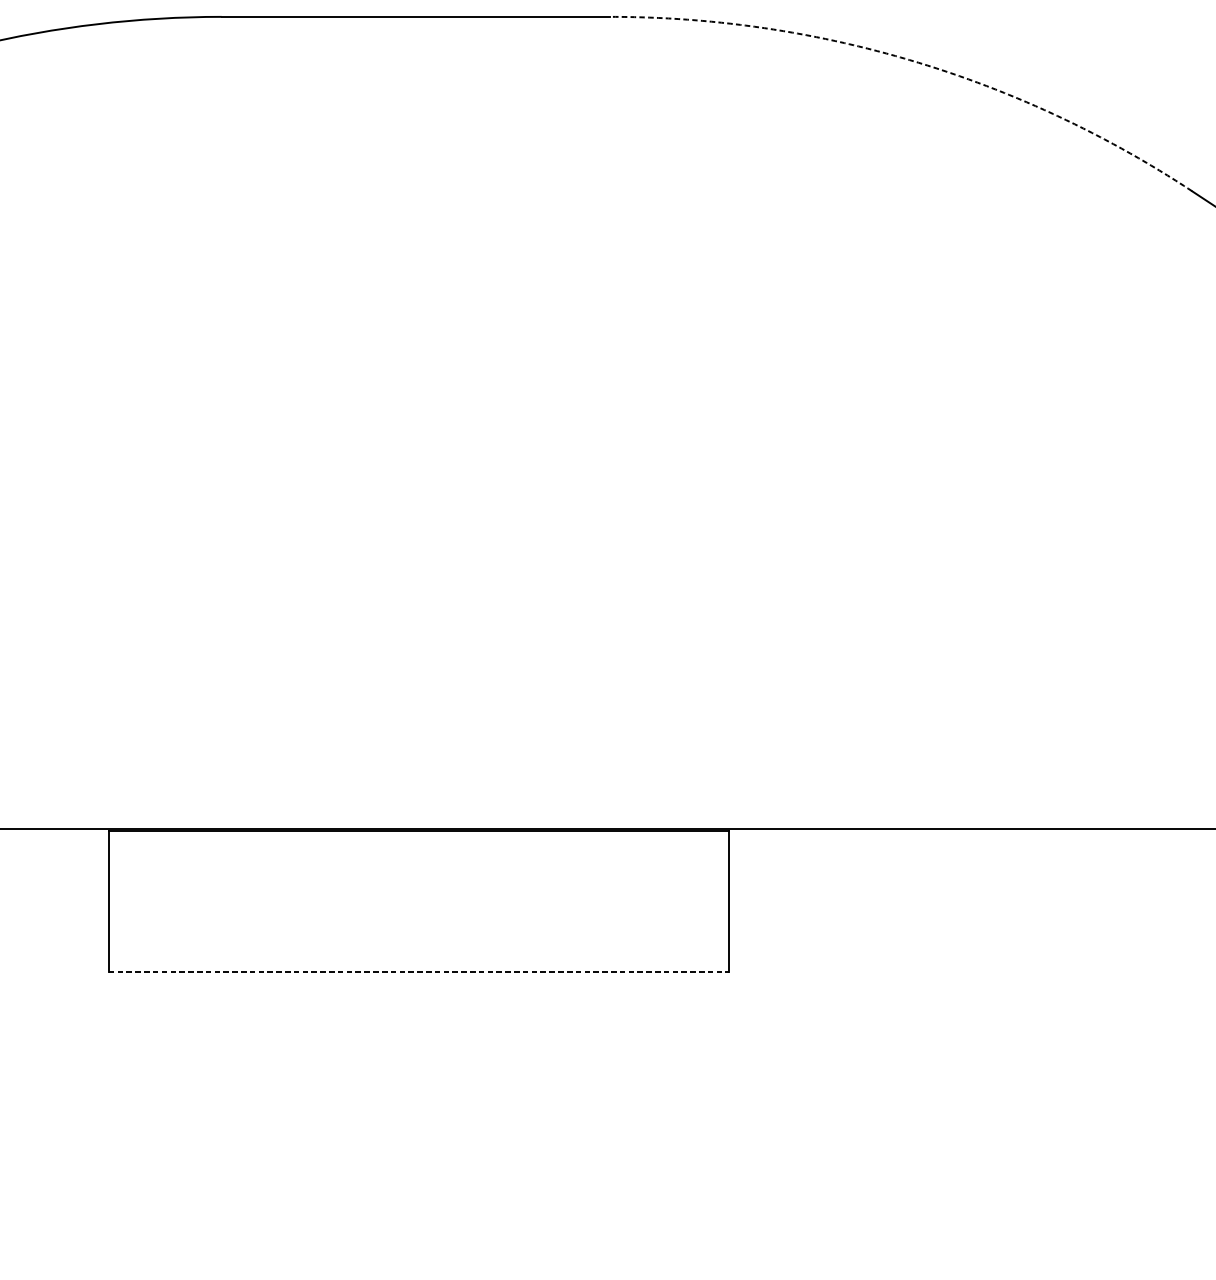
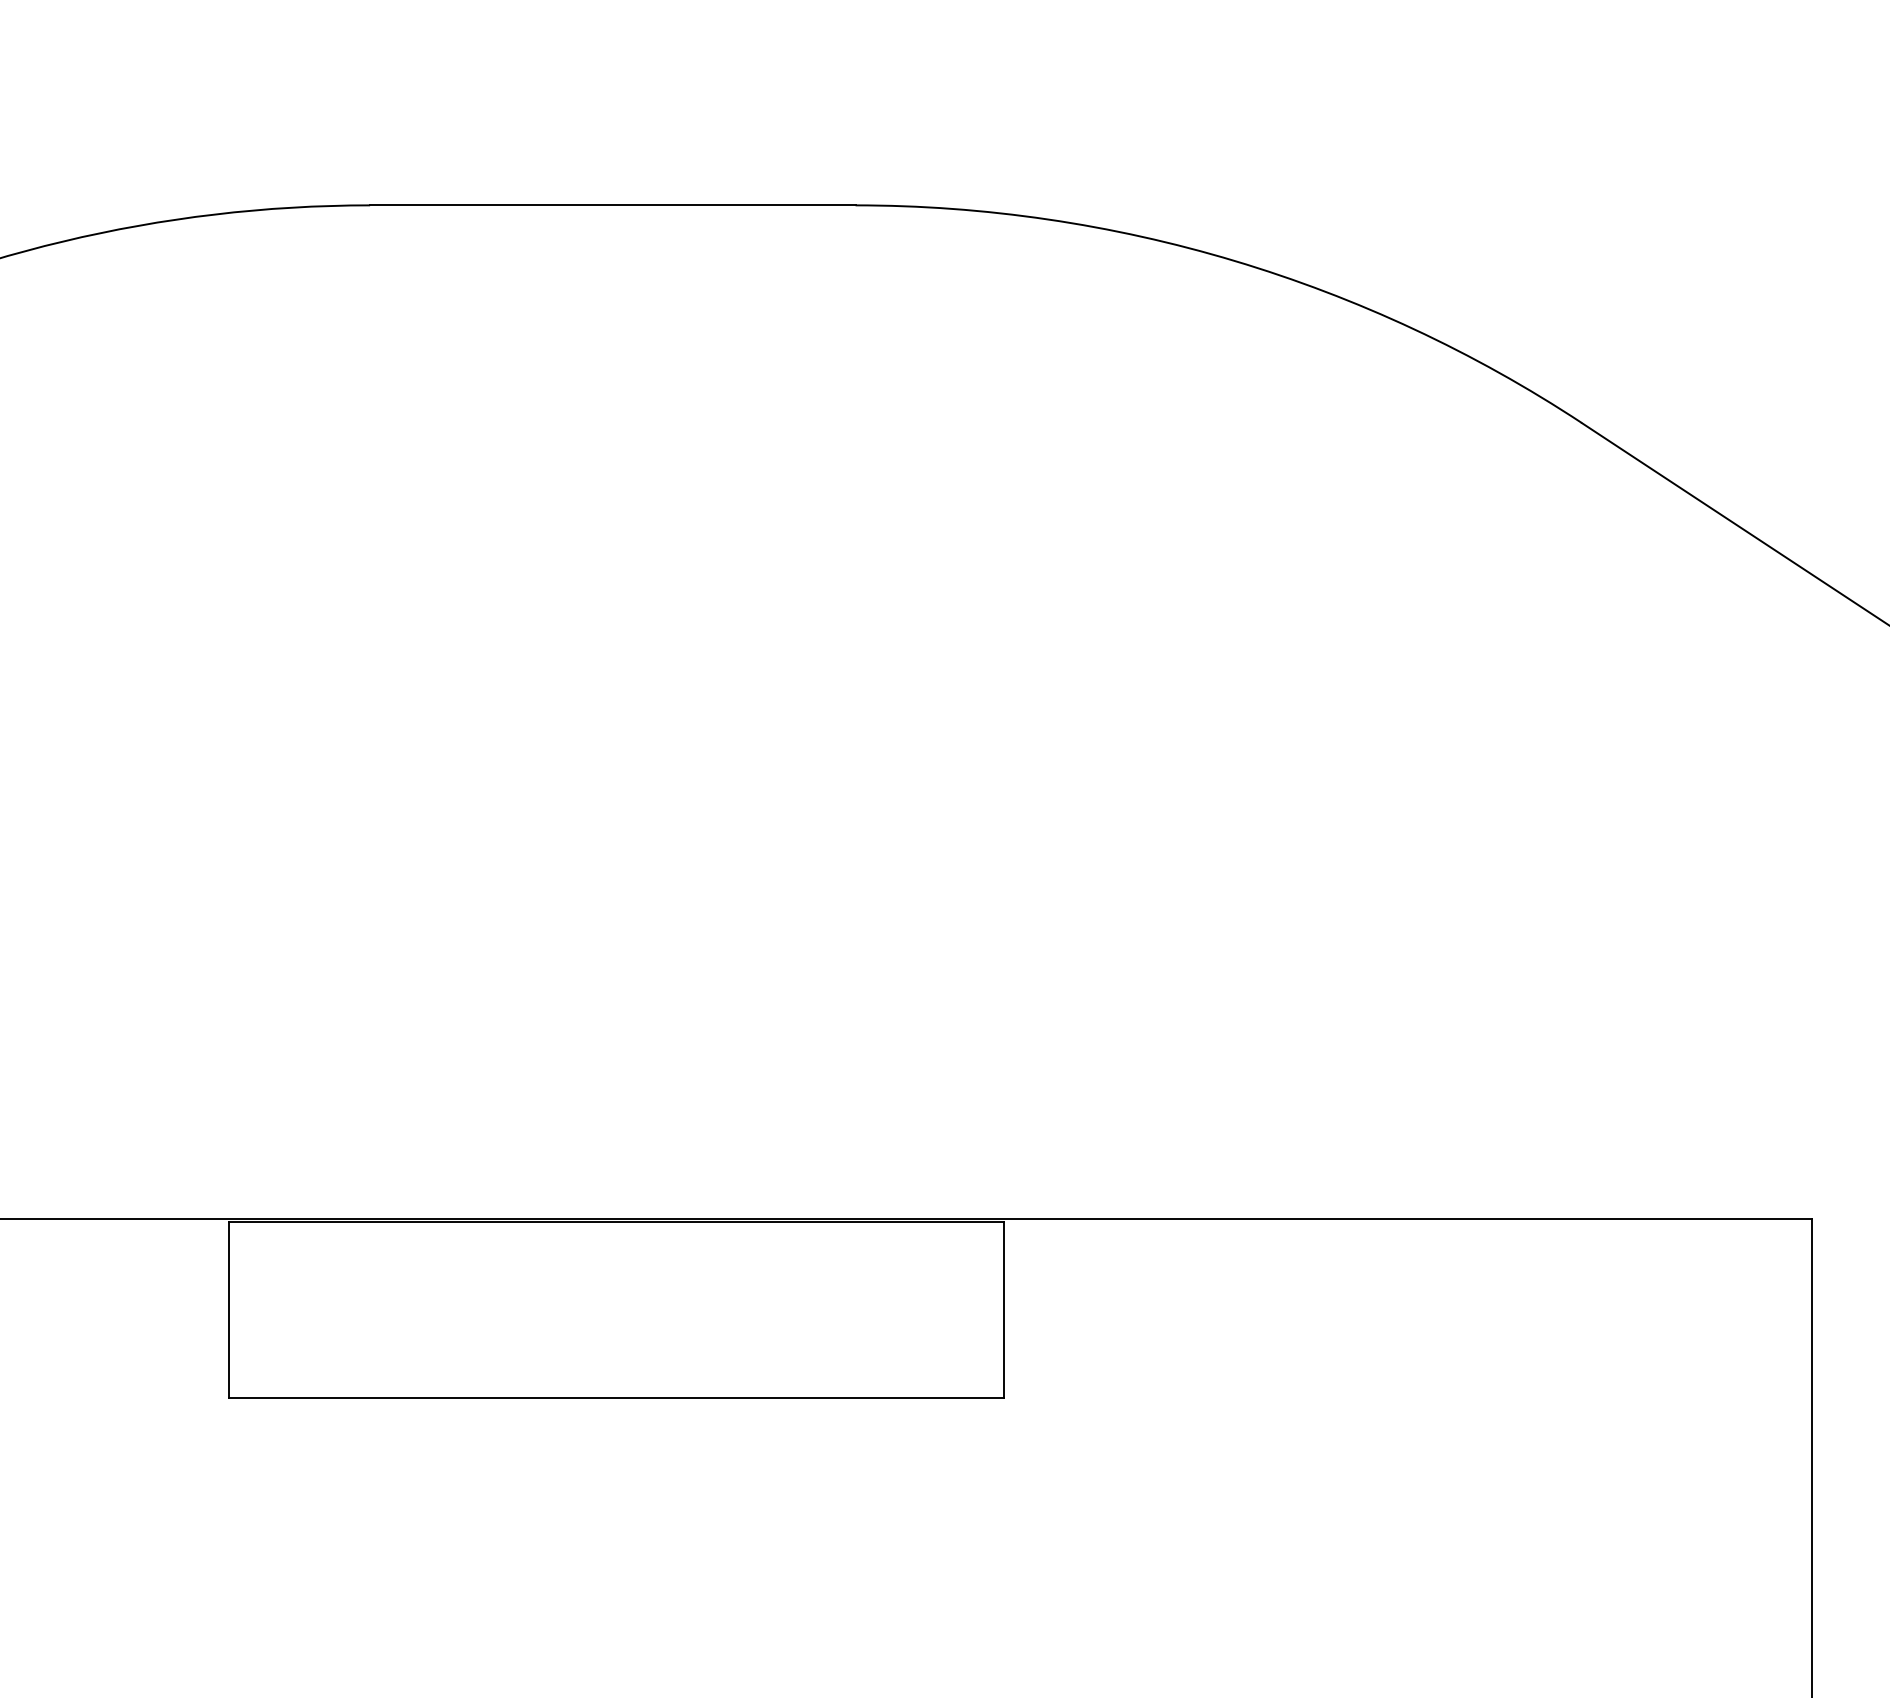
arc: (913, 61) -> (1234, 260), dashed -> solid
line: (419, 971) -> (617, 1397), dashed -> solid

